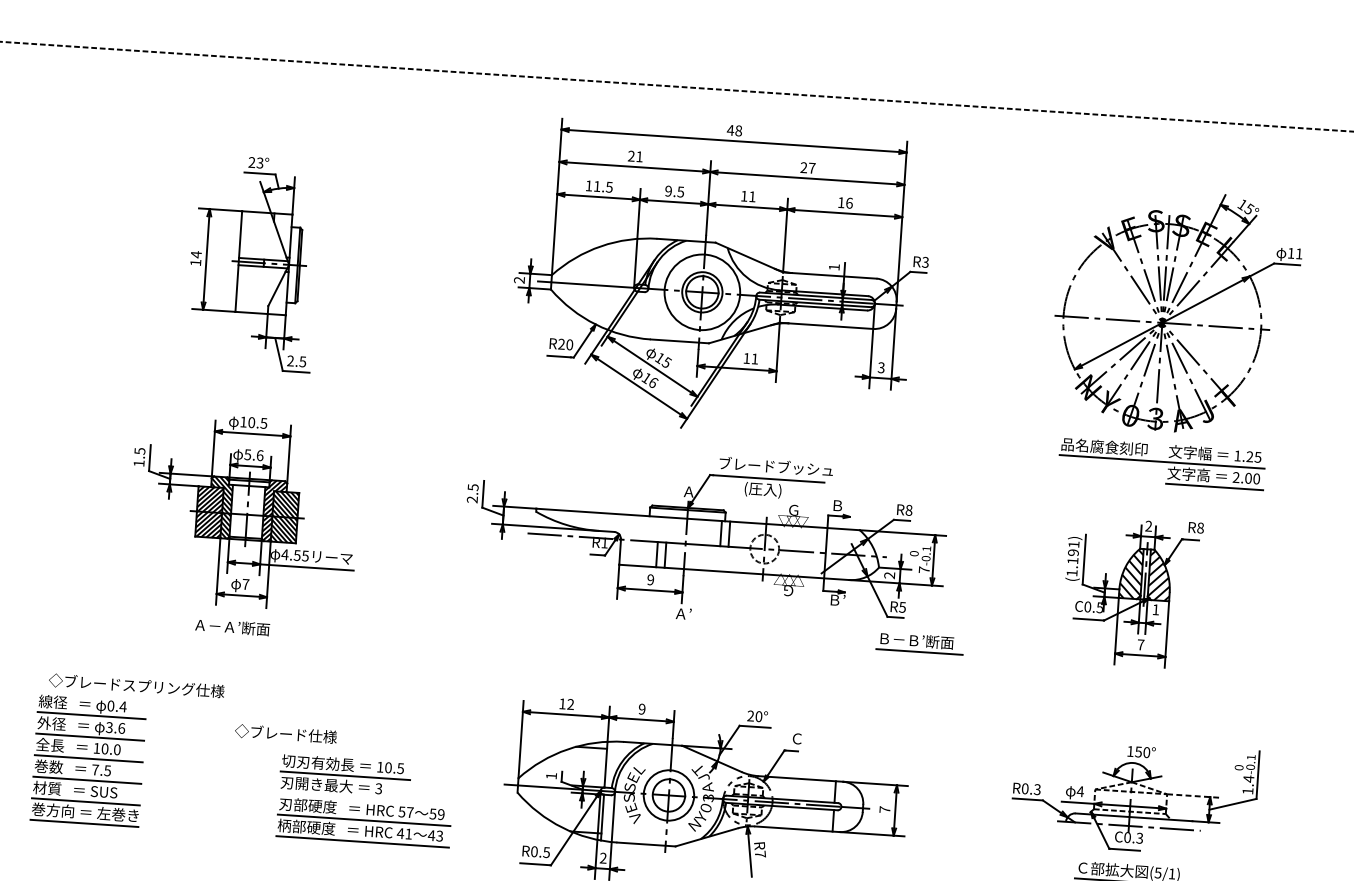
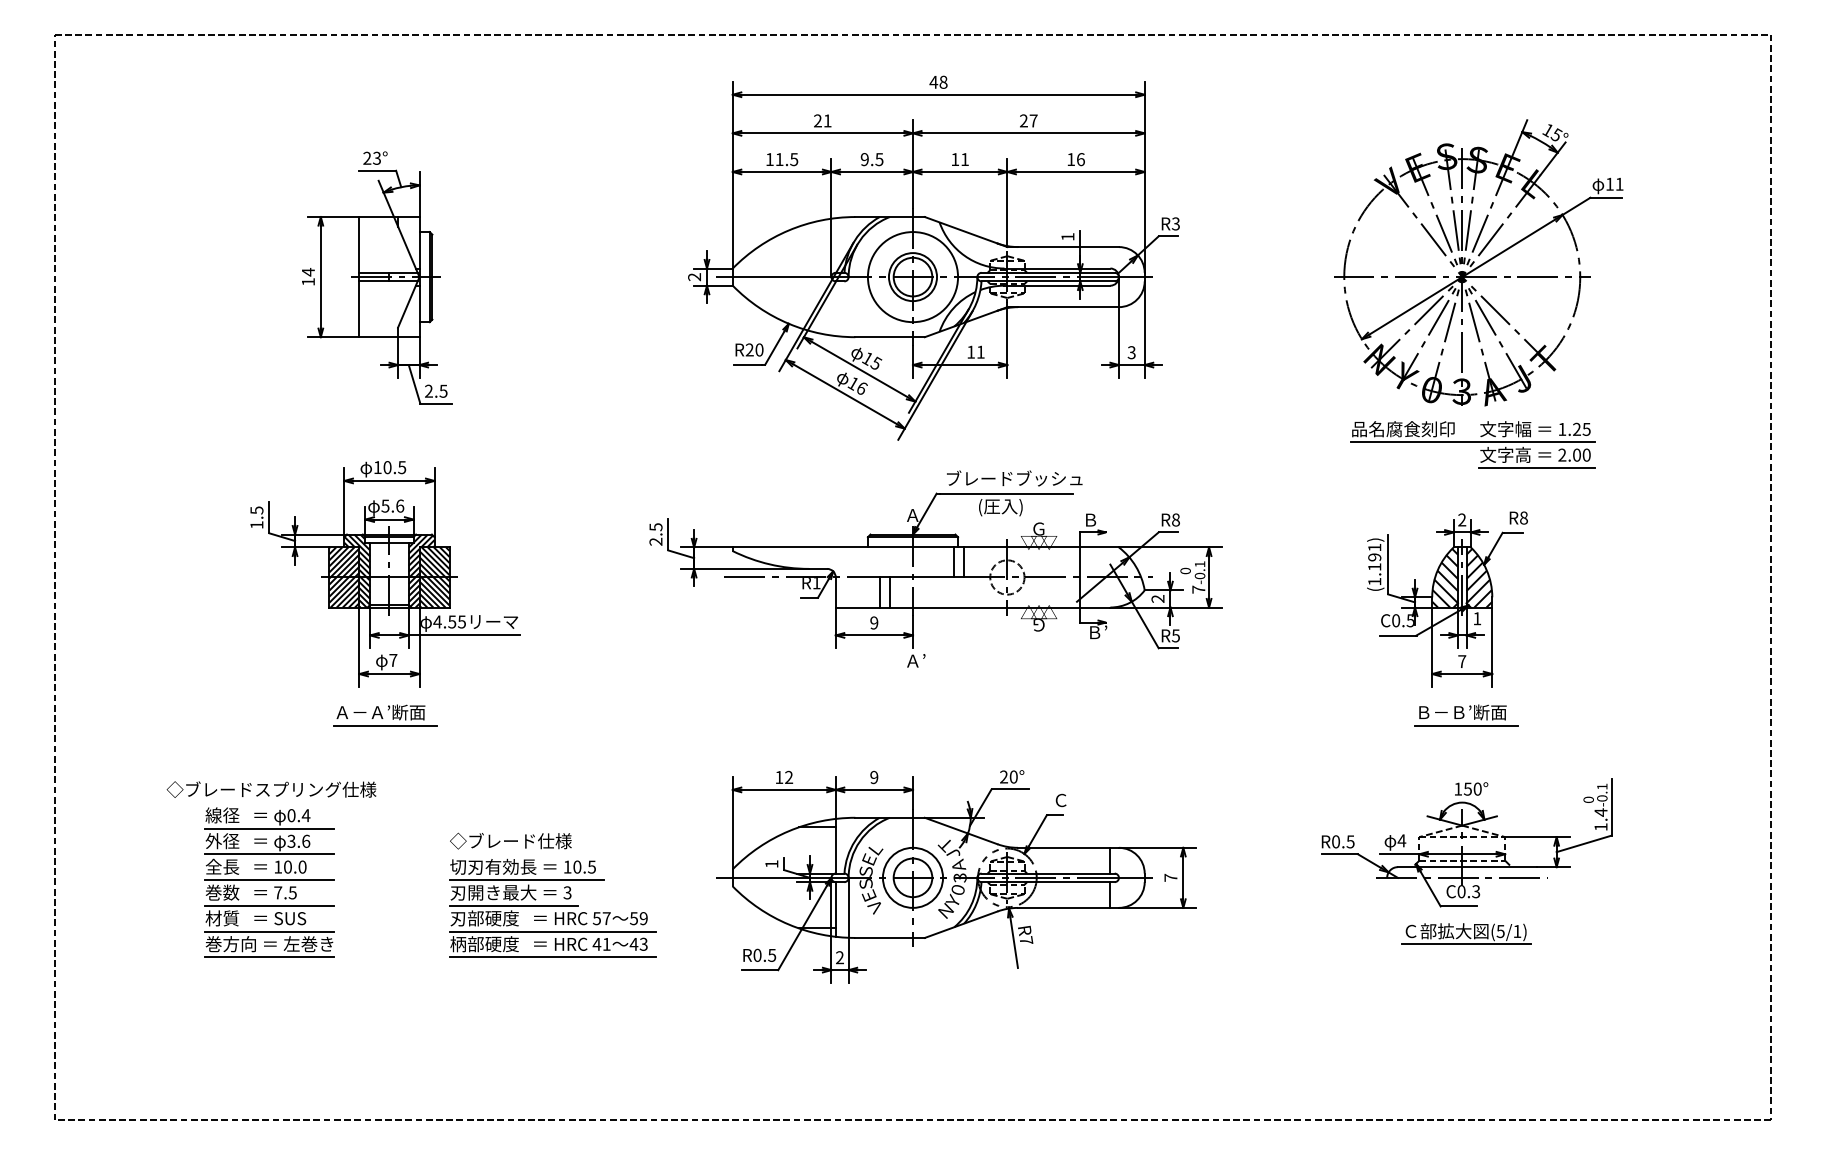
line: (234, 638) -> (384, 725), added
part: (920, 643) -> (1466, 715), moved
text: (285, 733) -> (510, 840), moved
part: (88, 760) -> (269, 882), moved
text: (1037, 789) -> (1350, 841), R0.3 -> R0.5
line: (332, 796) -> (513, 905), added
line: (1194, 796) -> (1537, 837), dashed -> solid

